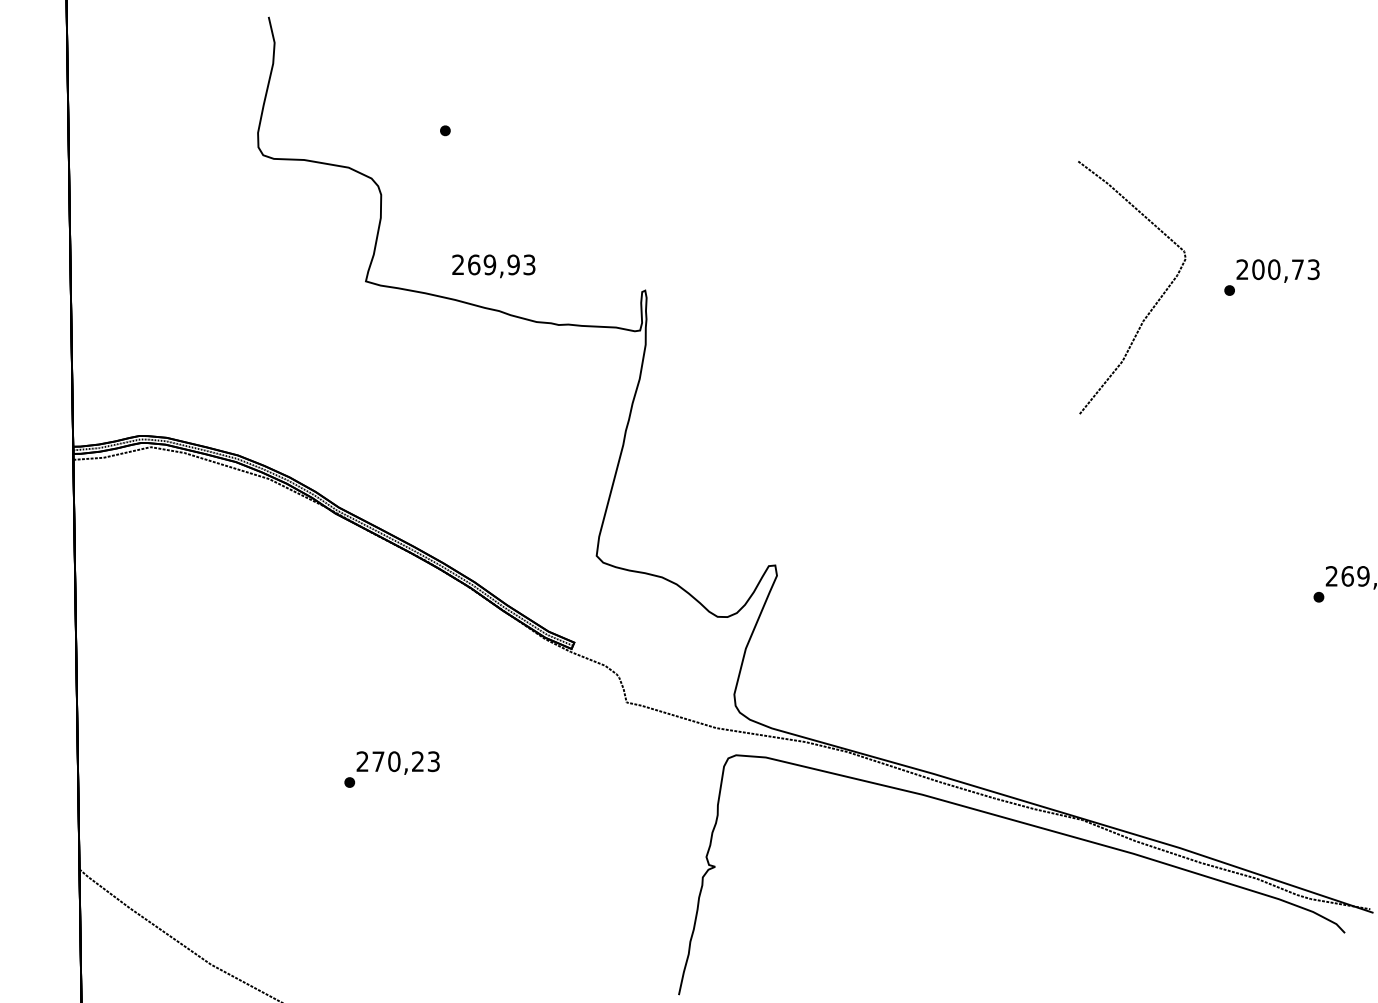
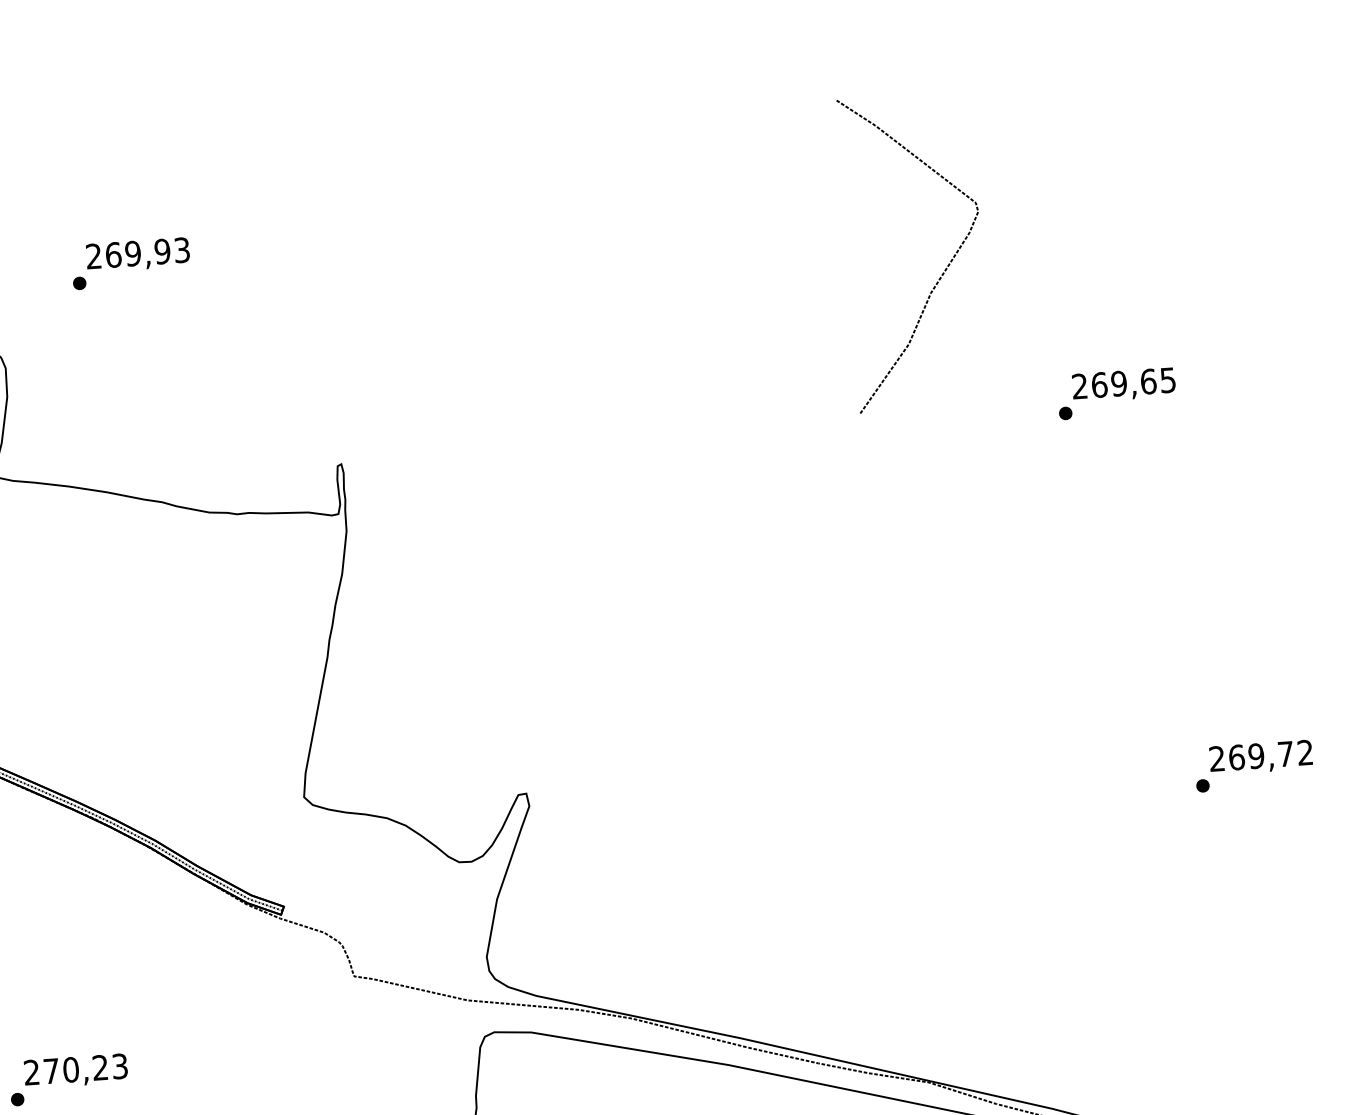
text: (493, 266) -> (137, 255), moved
text: (1285, 269) -> (1133, 382), 200,73 -> 269,65
curve: (1153, 305) -> (942, 272), moved

